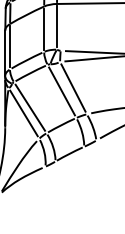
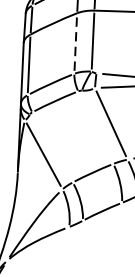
line: (44, 28) -> (76, 42), solid -> dashed
line: (61, 91) -> (95, 127), removed
line: (30, 107) -> (52, 147), removed

